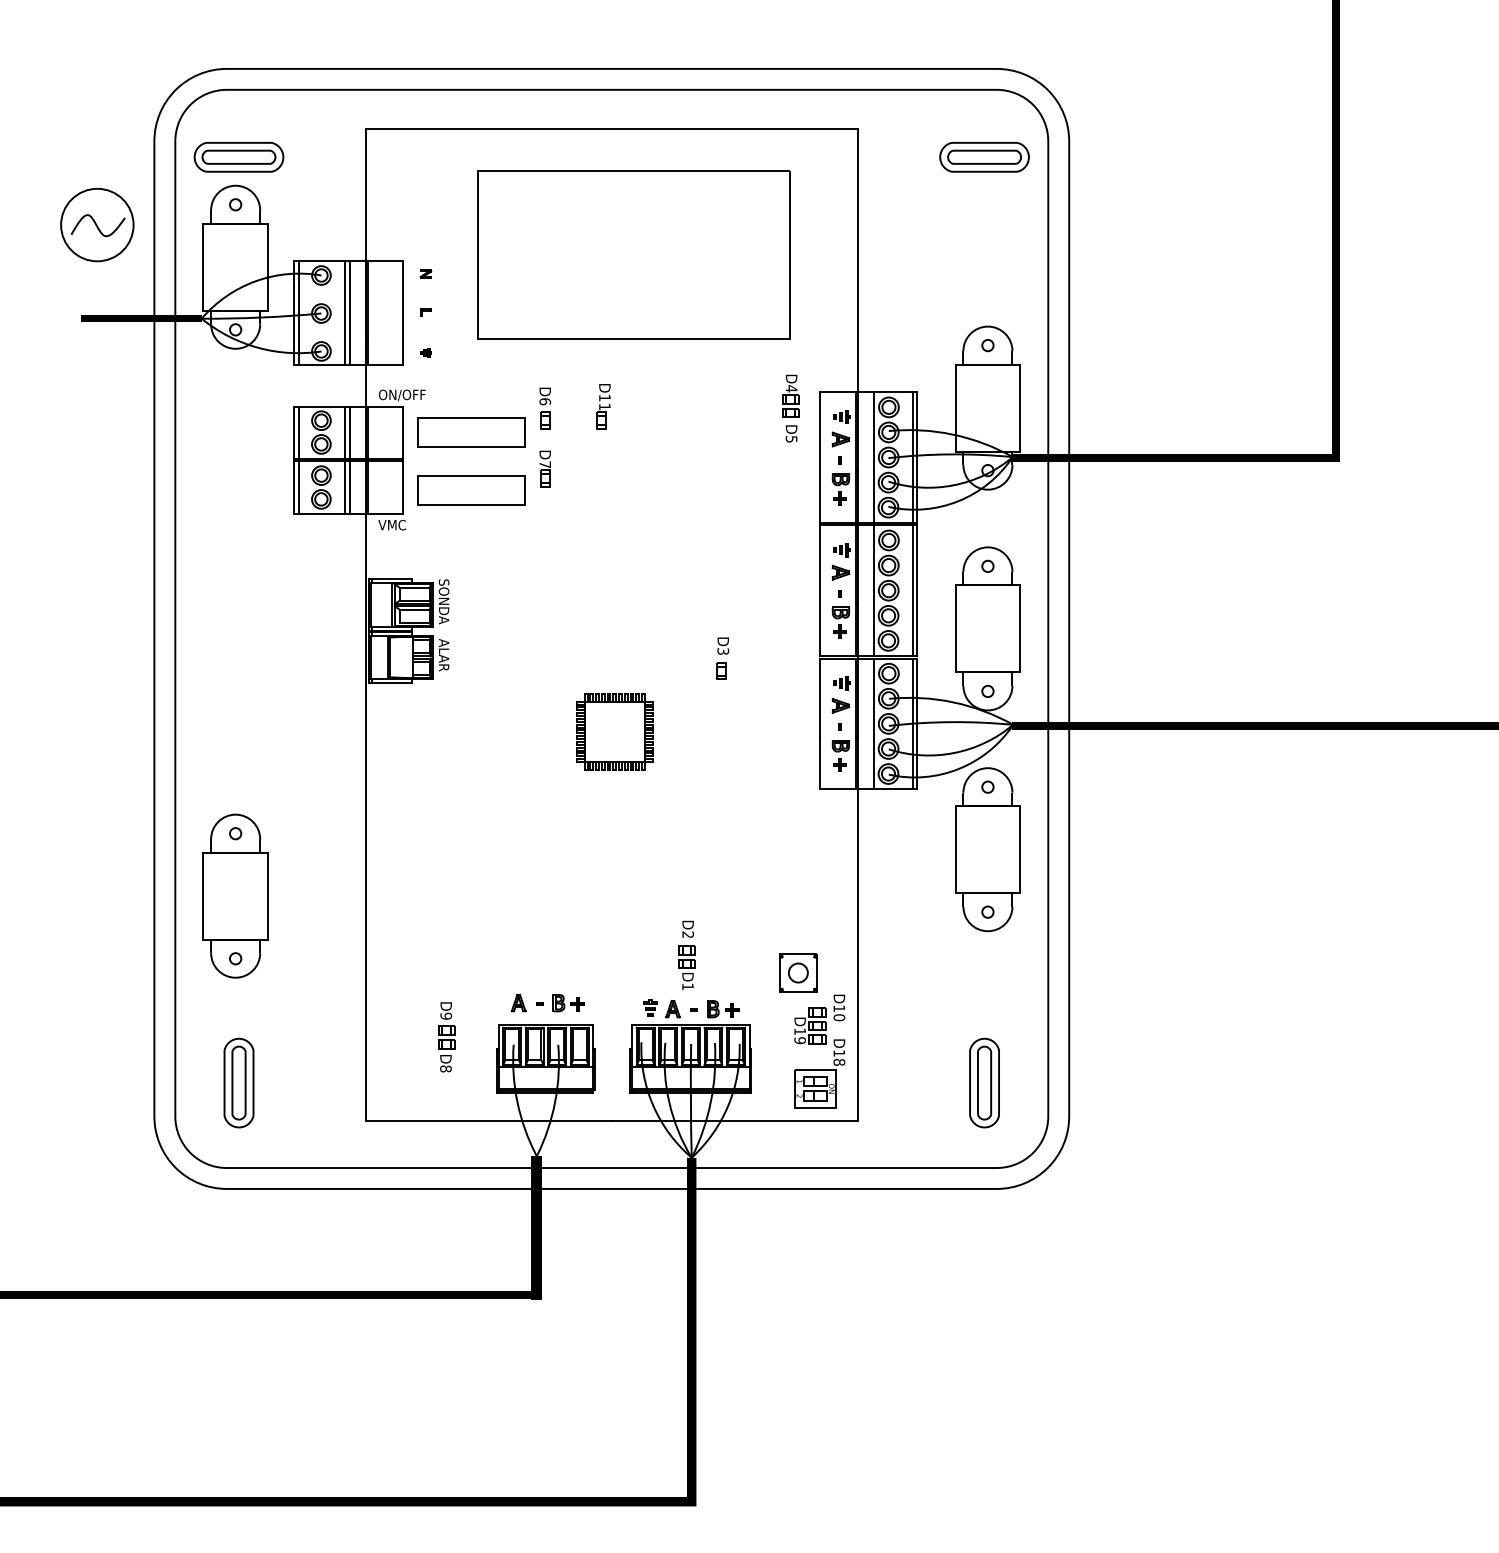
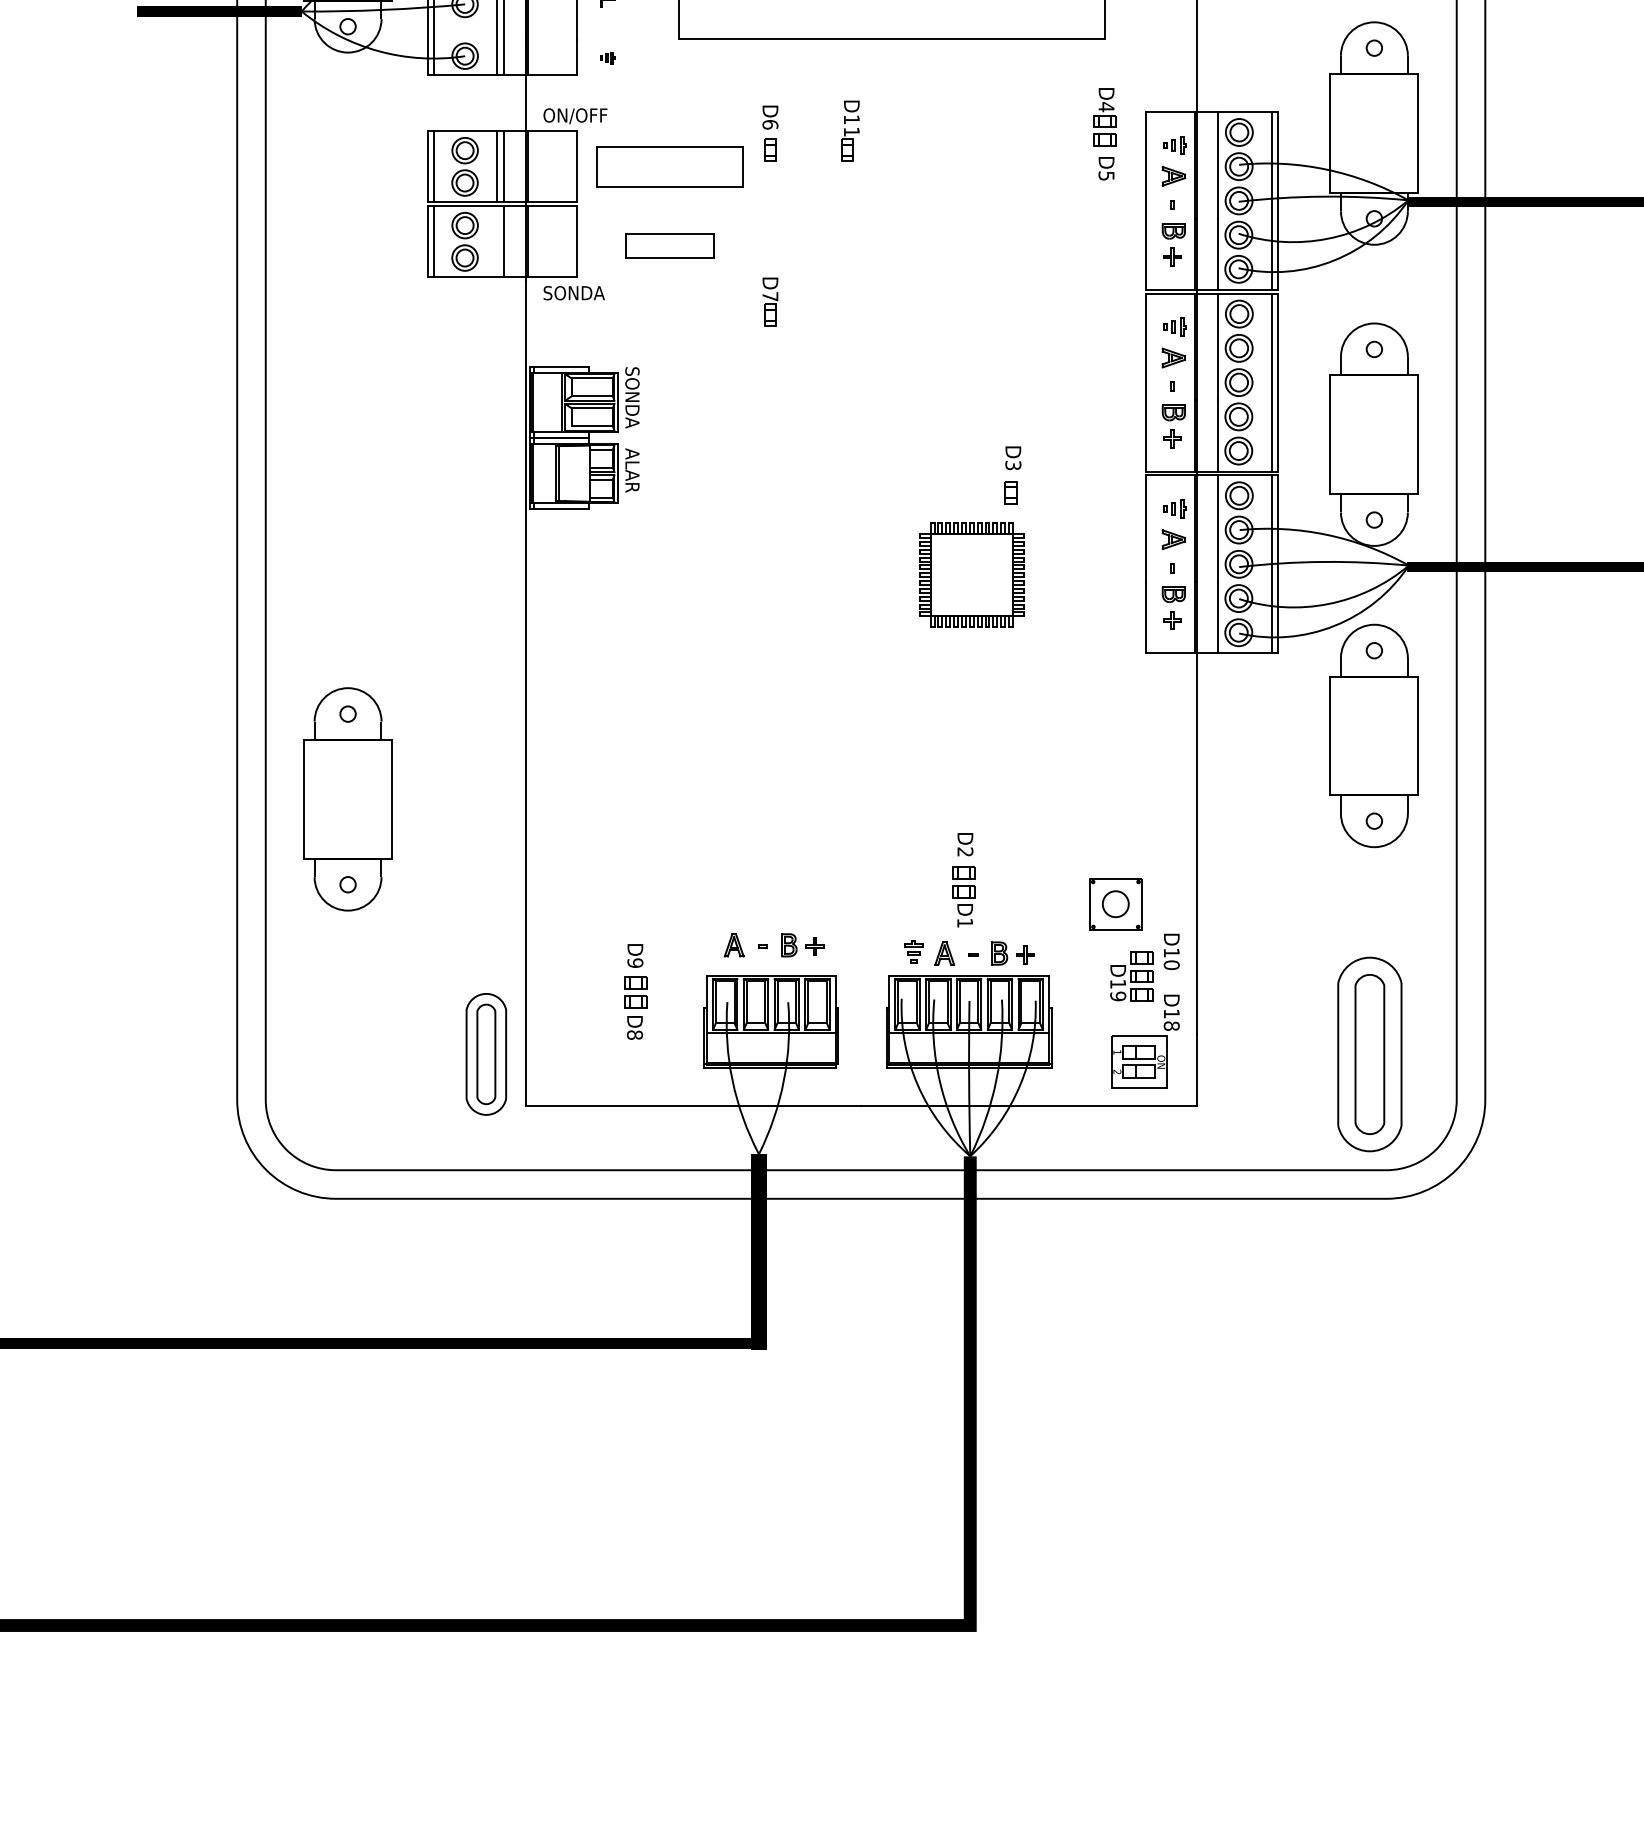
part: (544, 468) -> (769, 301), moved
line: (344, 487) -> (496, 241), removed
part: (471, 490) -> (669, 245), size x0.6
text: (400, 524) -> (572, 292), VMC -> SONDA
part: (614, 731) -> (971, 574), moved
part: (238, 1082) -> (485, 1053), moved
part: (984, 1082) -> (1369, 1053), size x1.6

